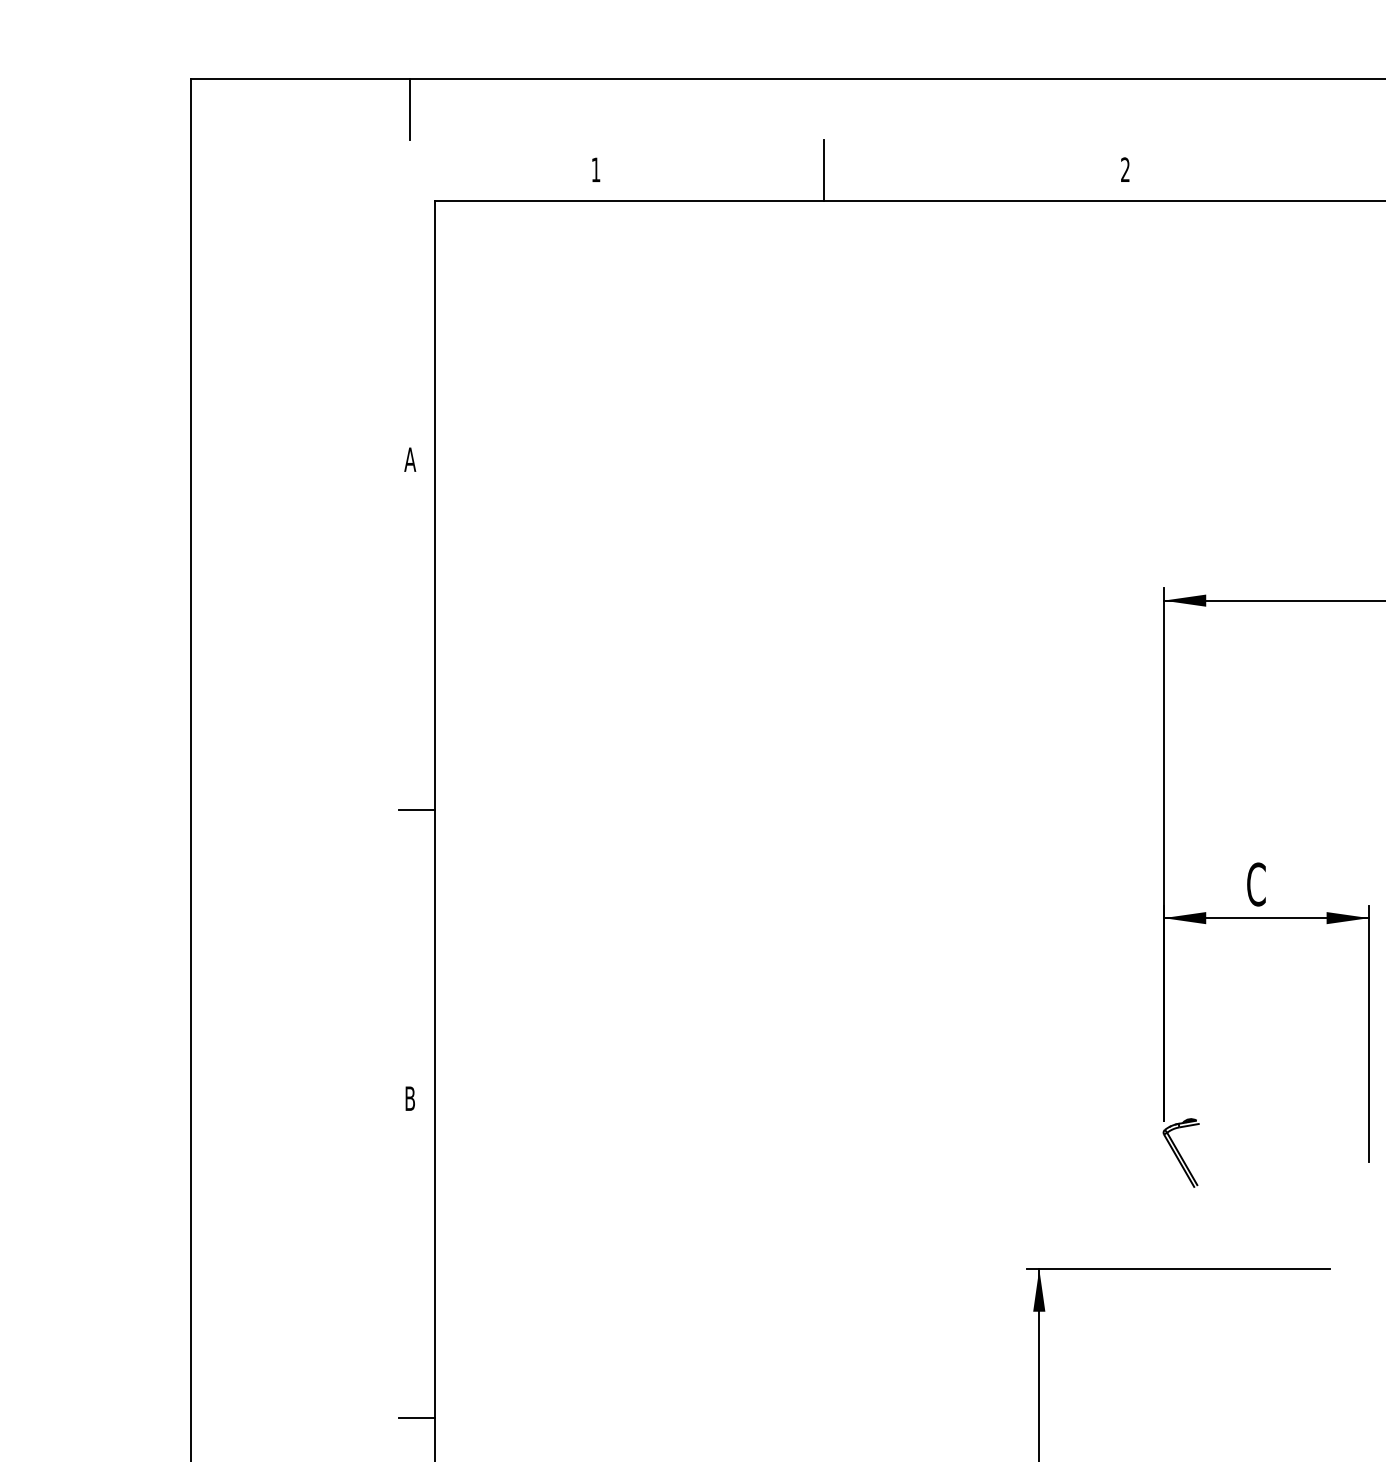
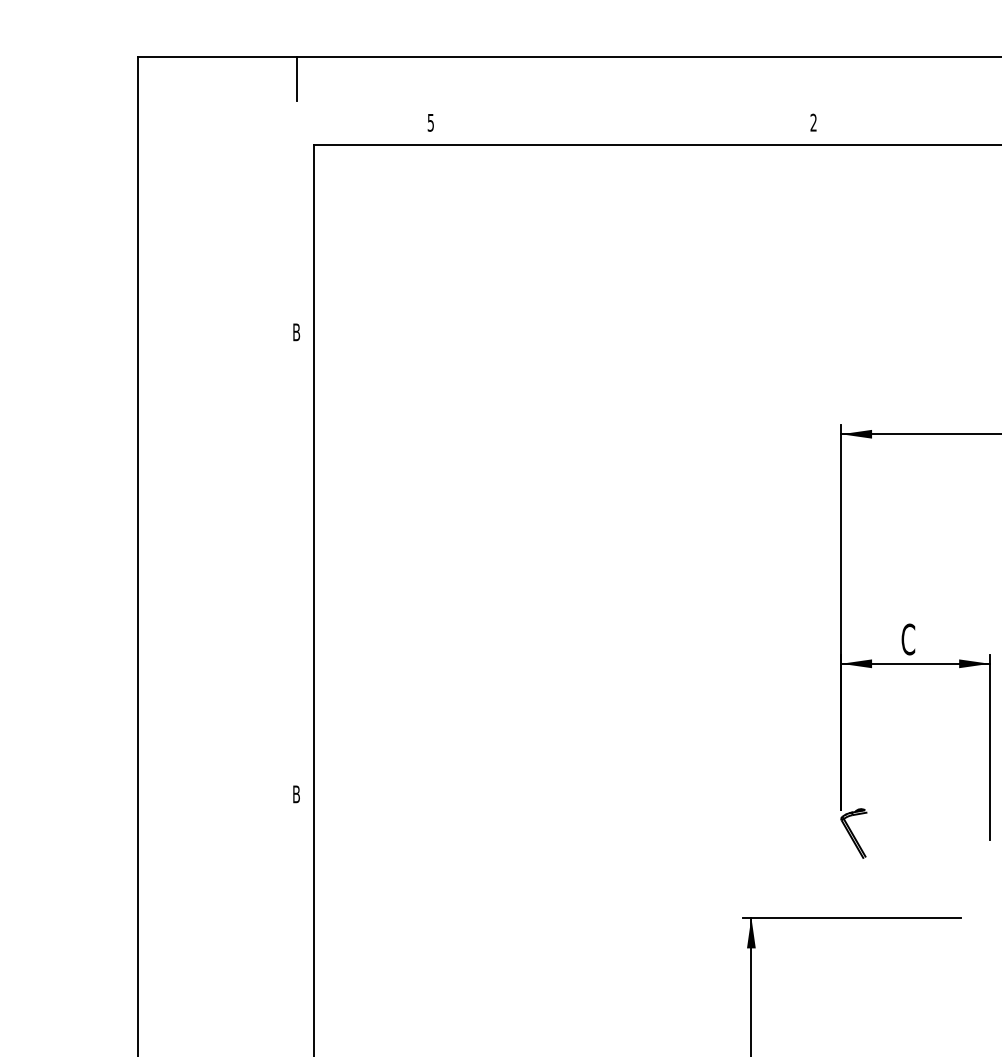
text: (595, 169) -> (430, 122), 1 -> 5
line: (823, 170) -> (595, 123), removed
text: (410, 459) -> (296, 332), A -> B
line: (417, 809) -> (301, 585), removed
line: (417, 1418) -> (301, 1025), removed

